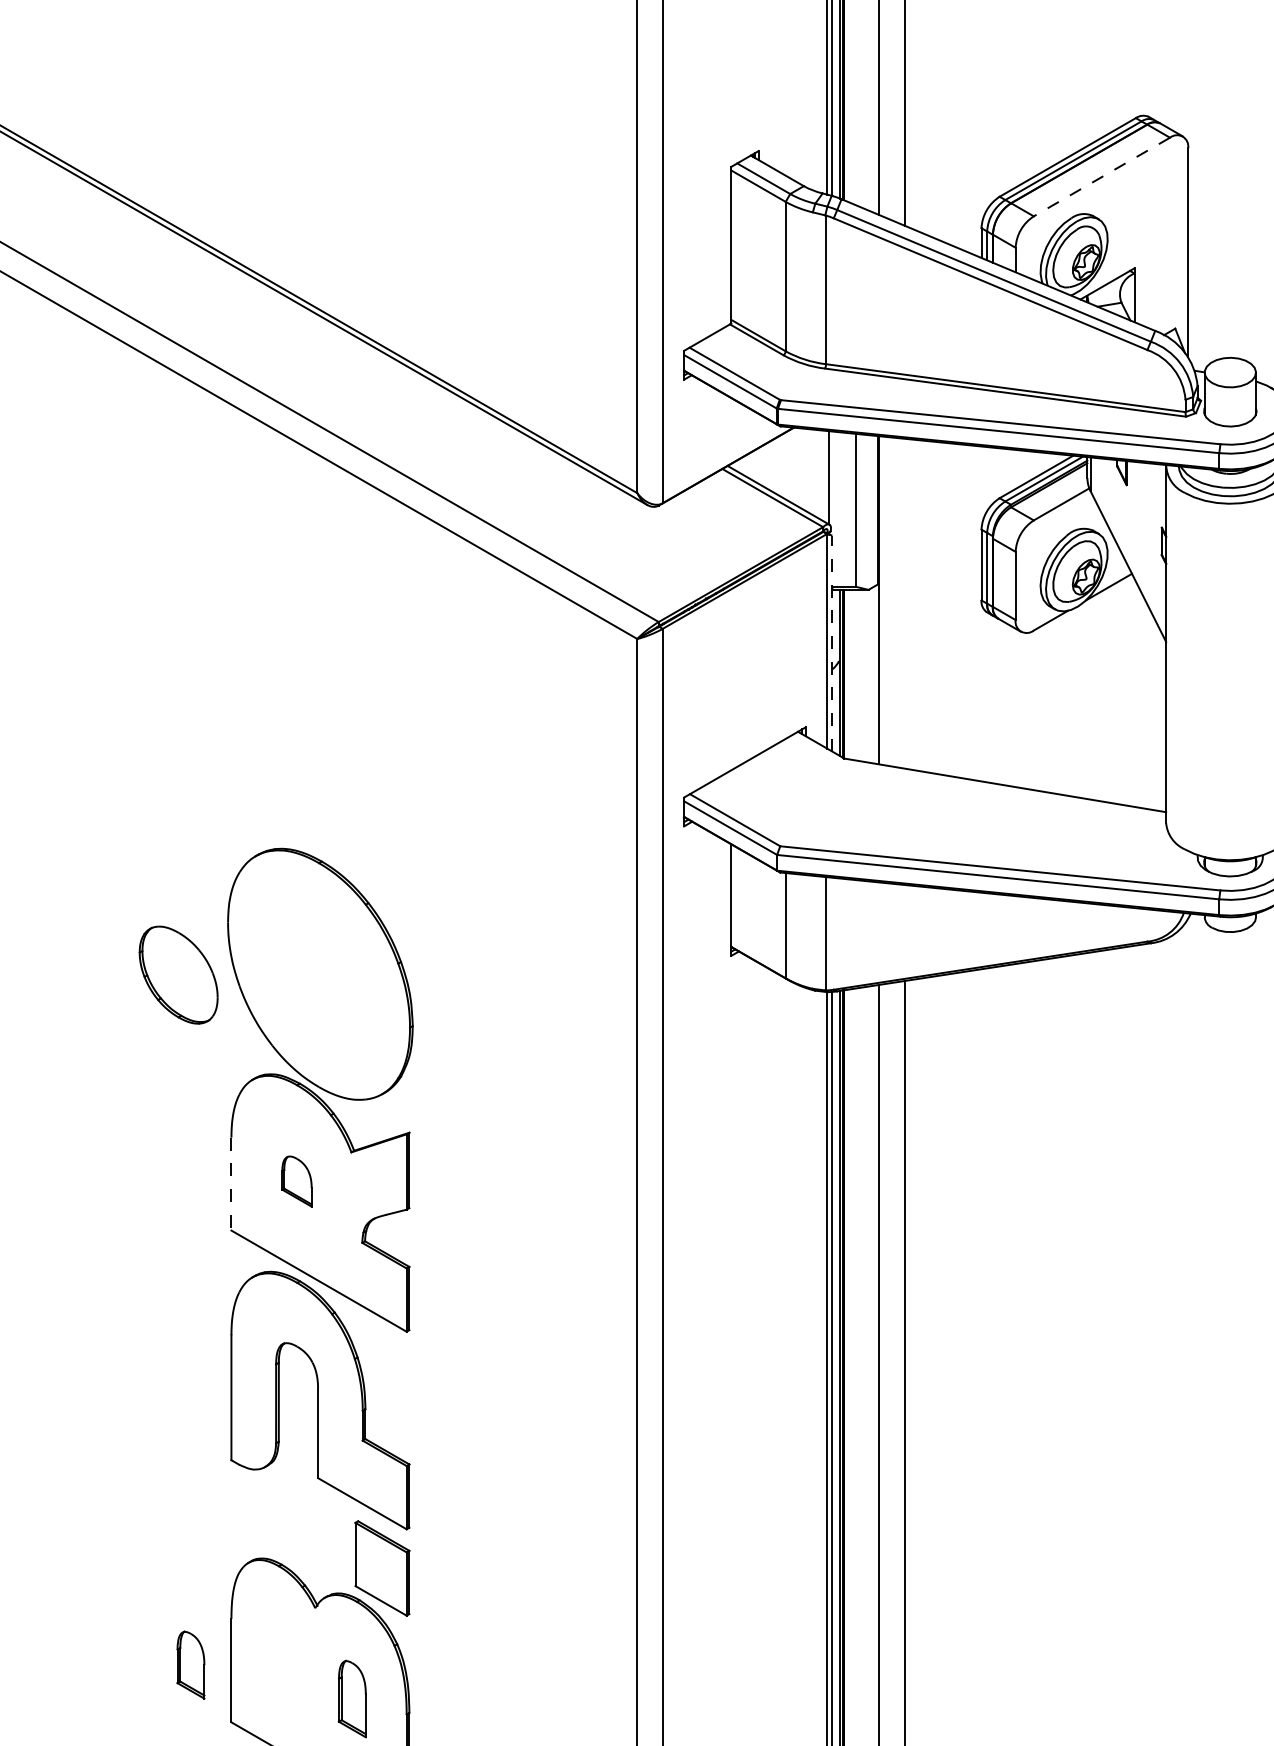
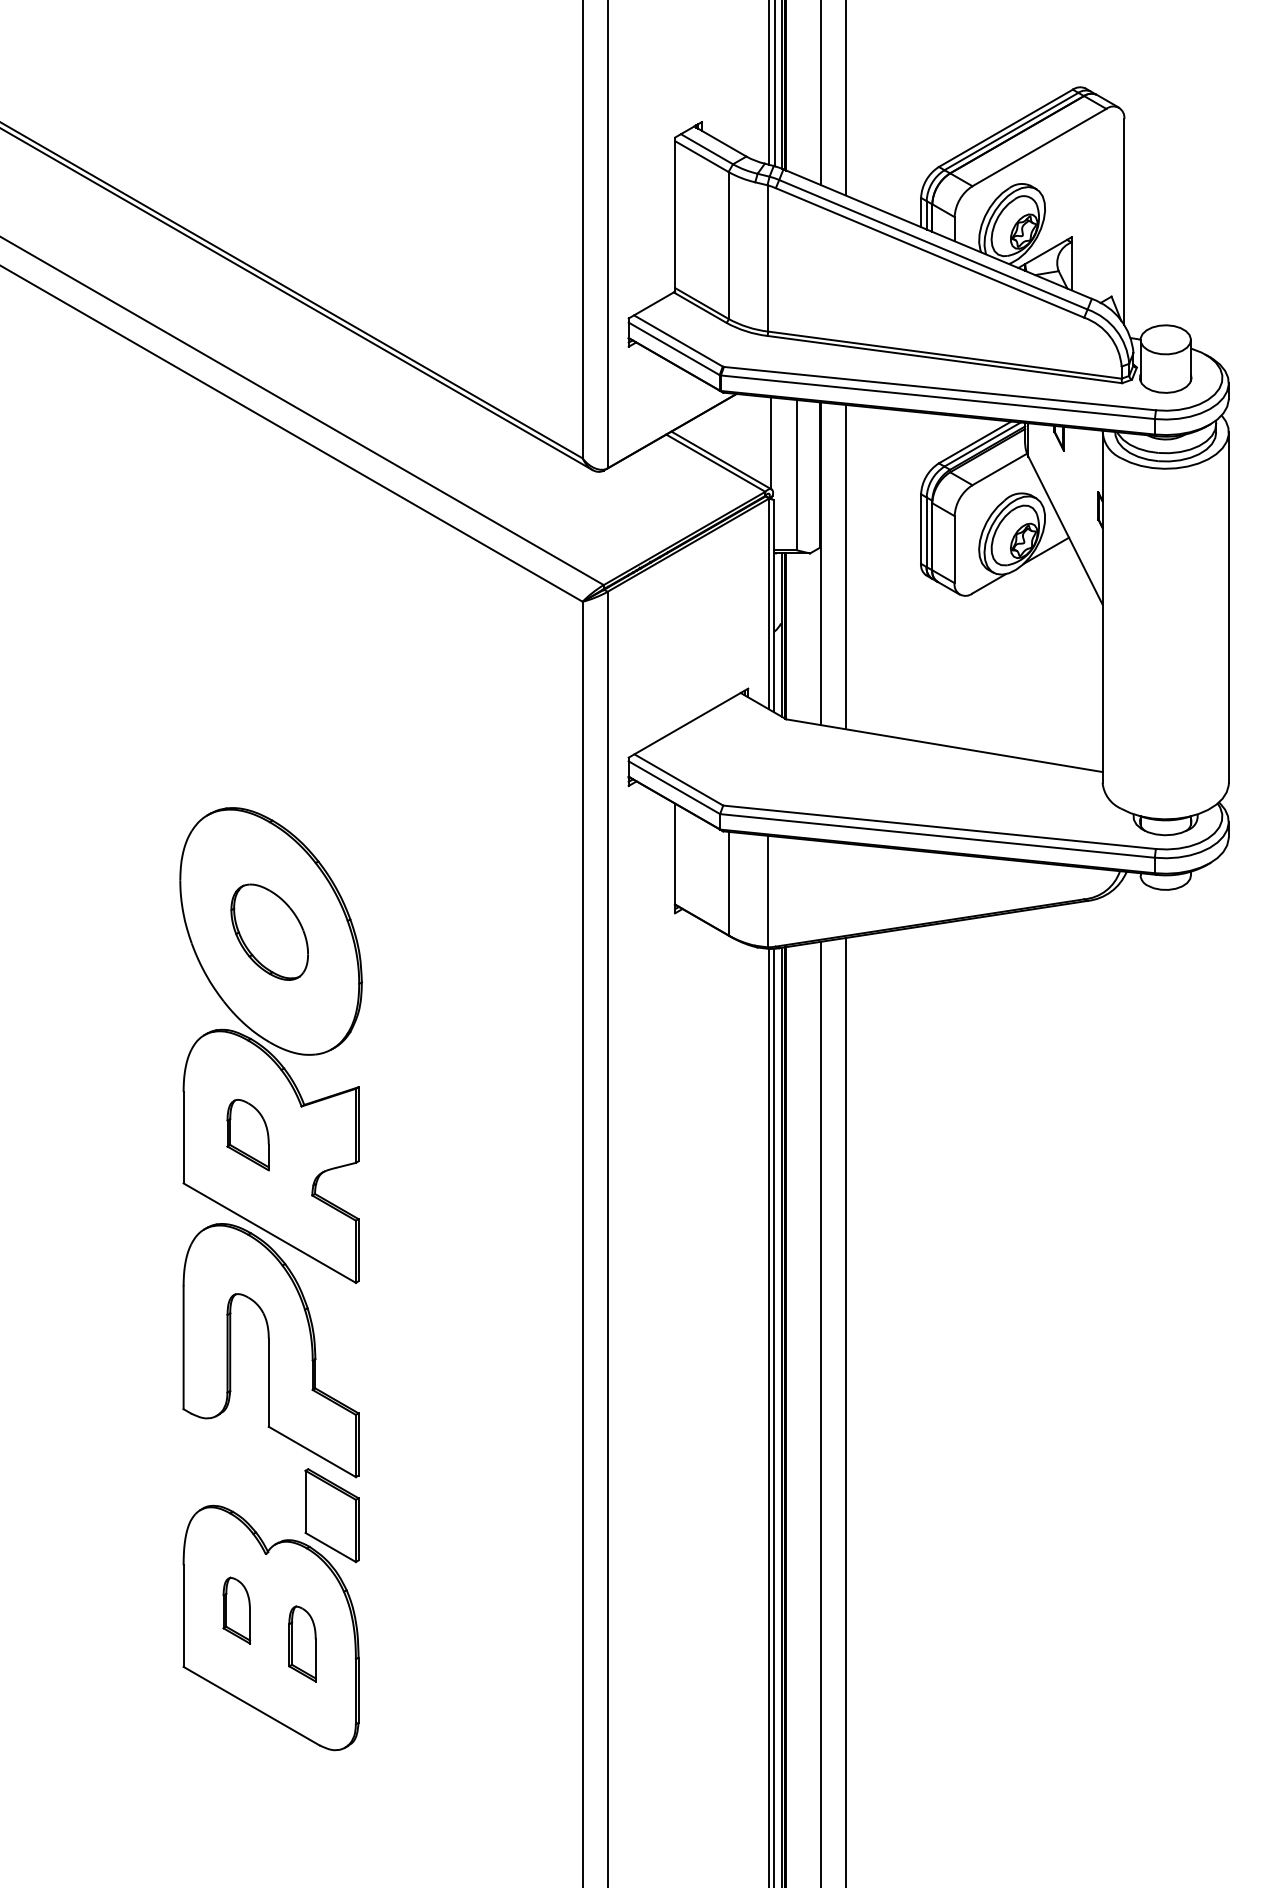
line: (1101, 176) -> (1039, 147), dashed -> solid
line: (904, 603) -> (845, 566), added
line: (832, 642) -> (774, 605), dashed -> solid
part: (178, 974) -> (269, 931), moved
part: (296, 1181) -> (247, 1135), size x1.43
line: (231, 1183) -> (183, 1137), dashed -> solid
part: (190, 1664) -> (236, 1610), moved

